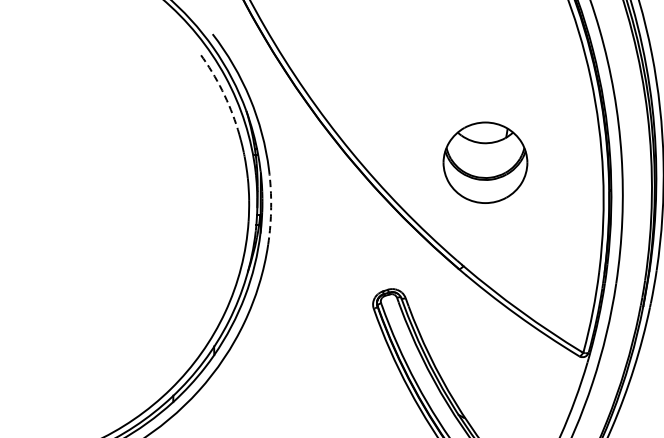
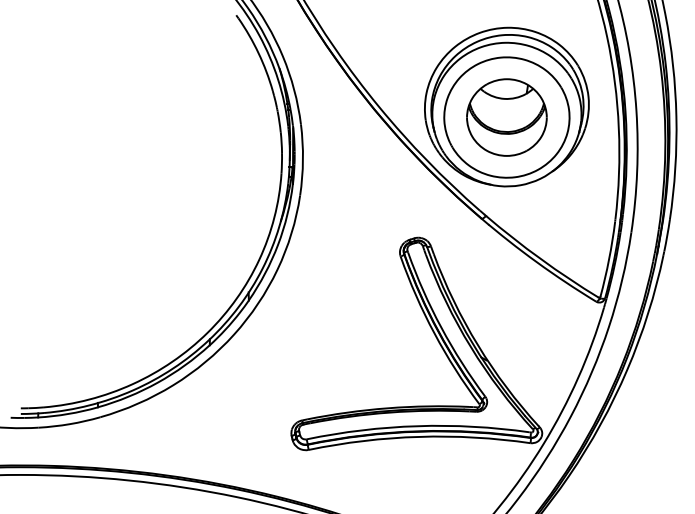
arc: (224, 95) -> (258, 53), dashed -> solid
part: (485, 151) -> (506, 106), added
arc: (270, 206) -> (302, 159), dashed -> solid

